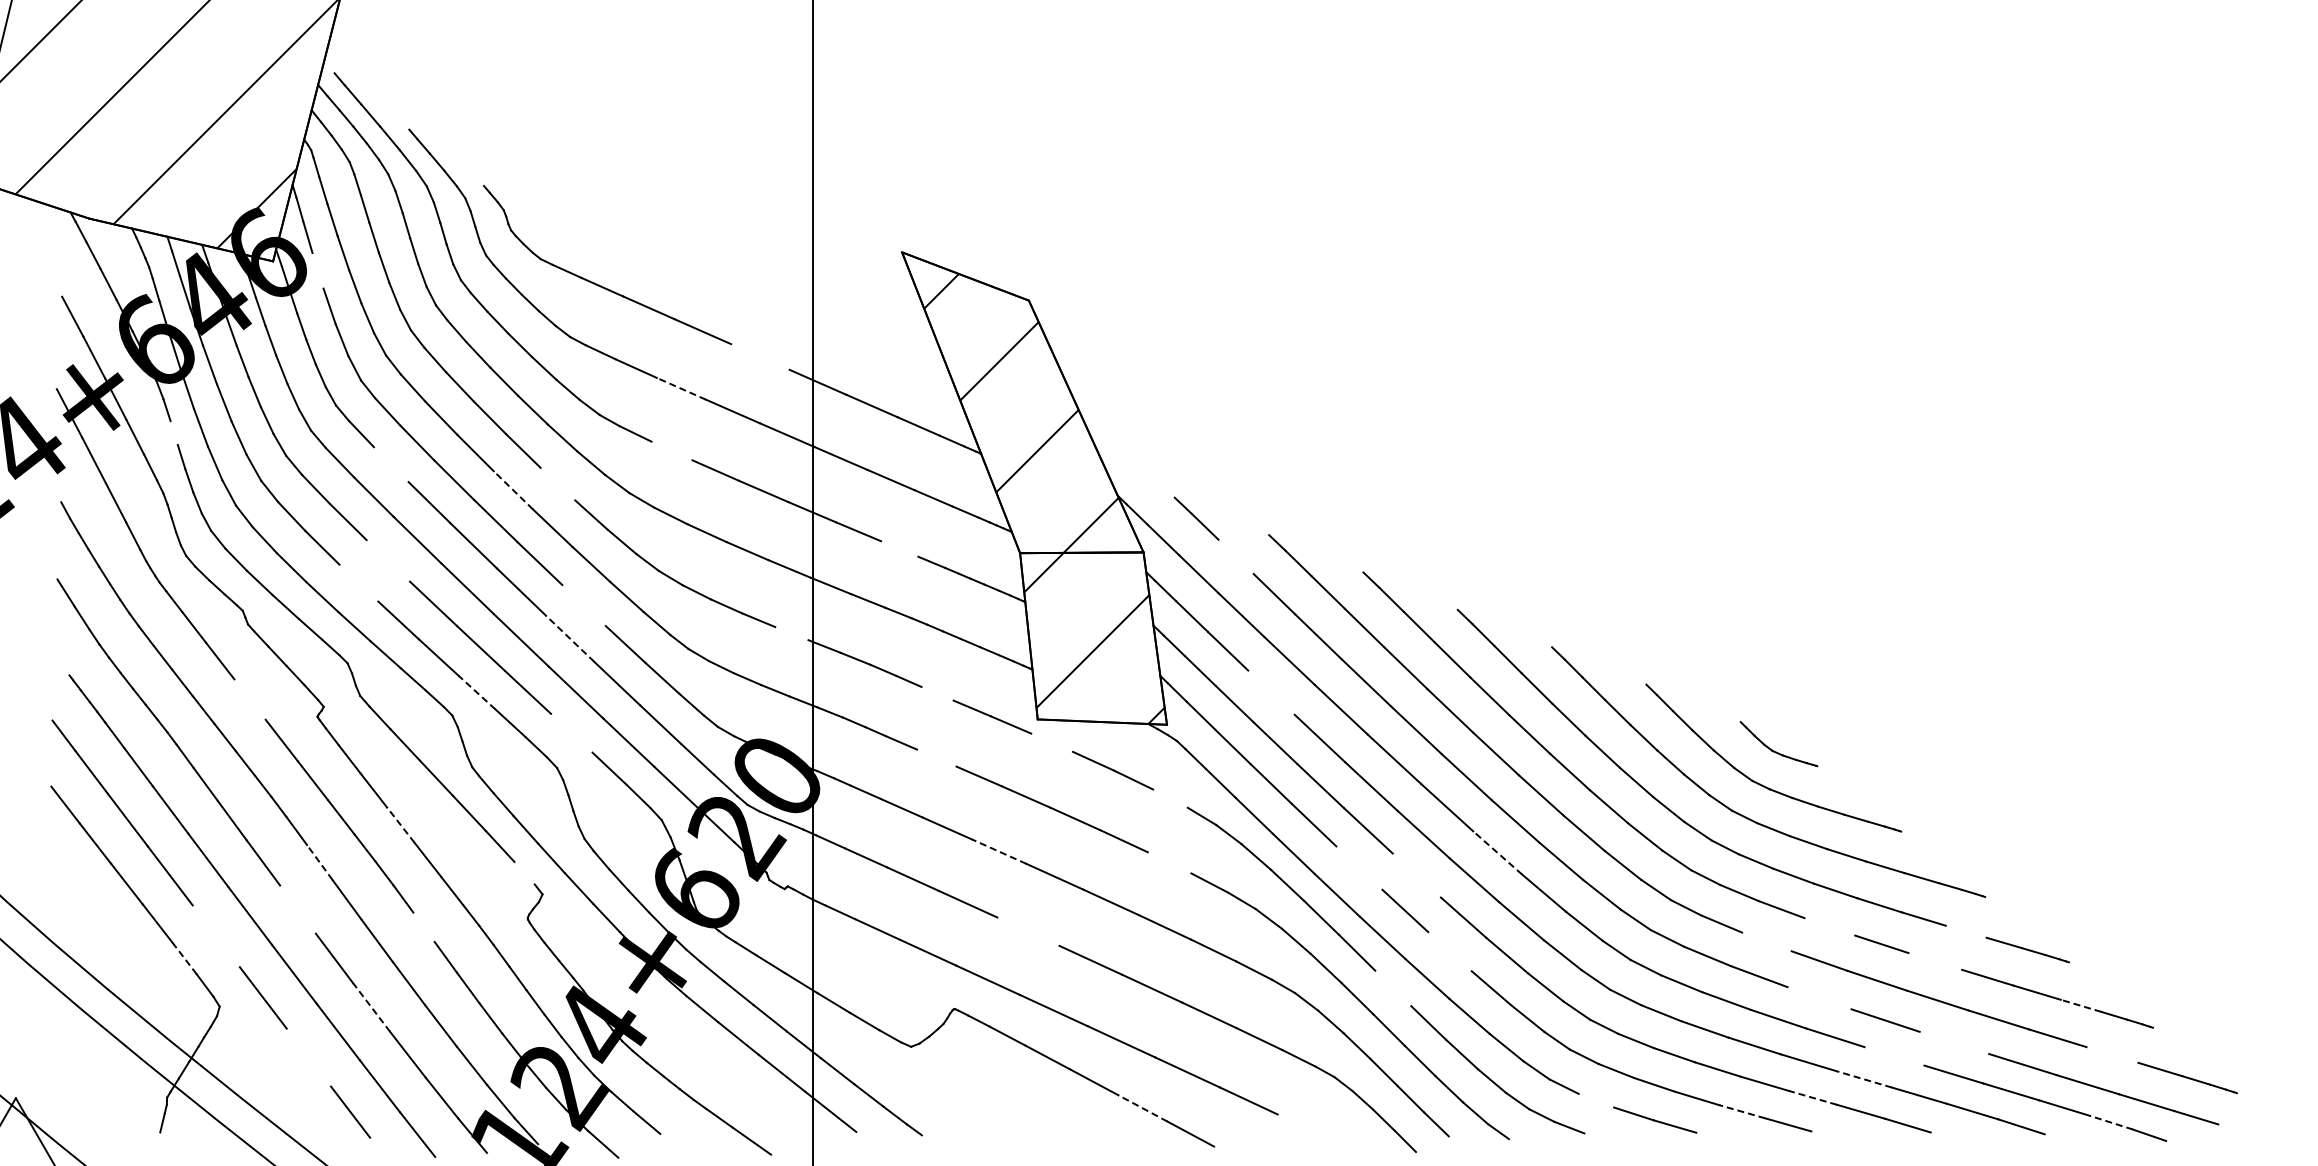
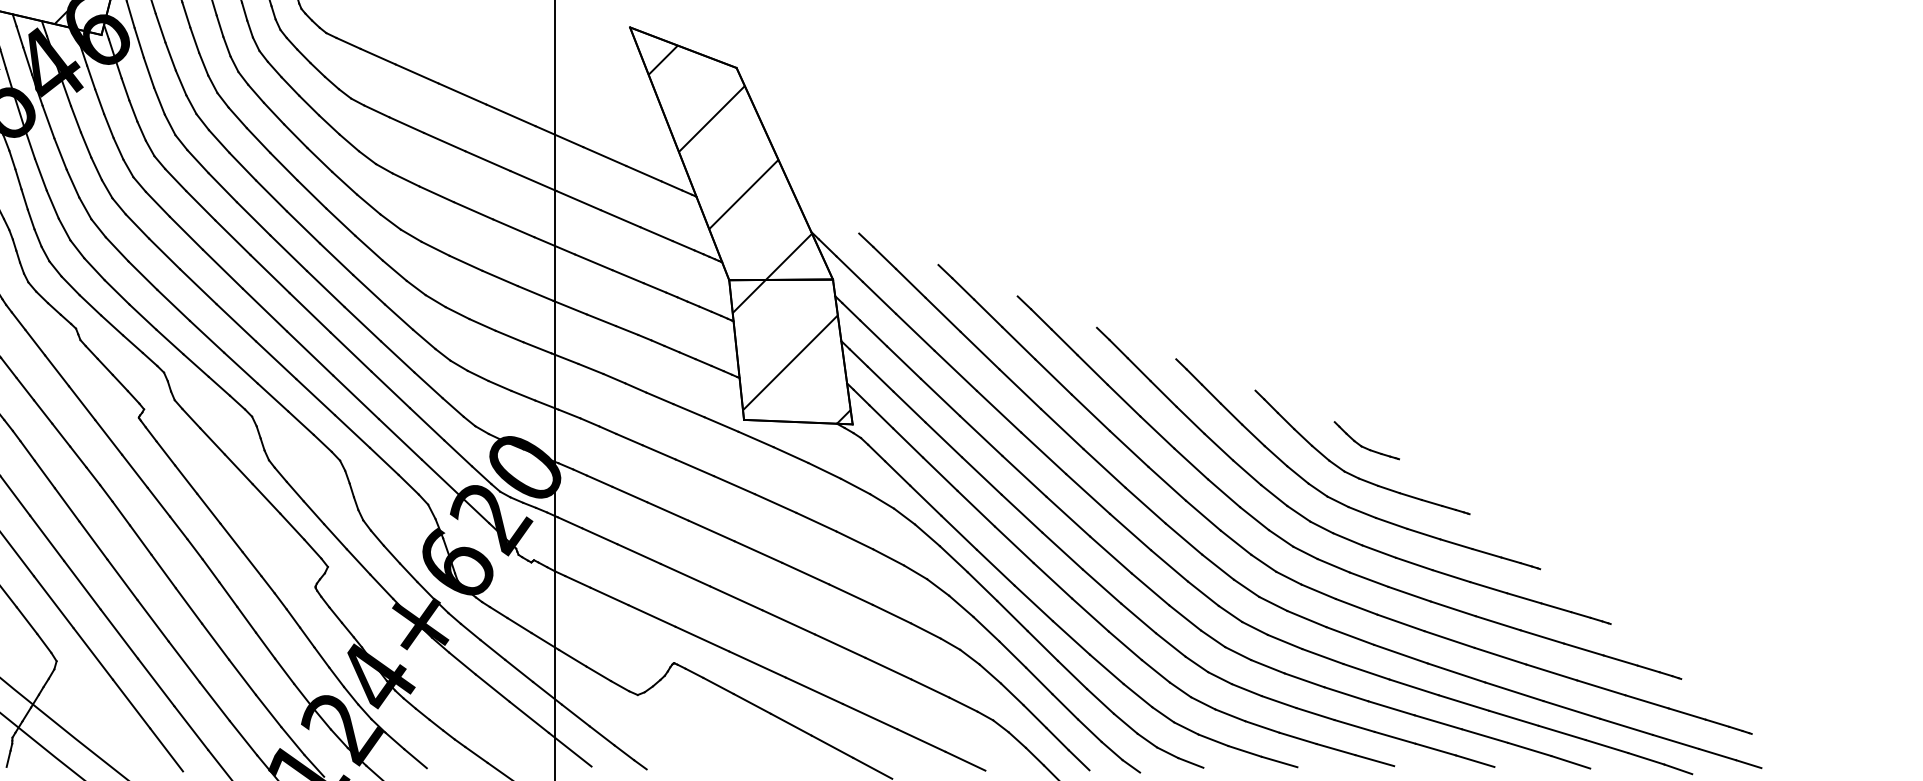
line: (317, 270) -> (138, 42), added
line: (760, 356) -> (511, 114), added
line: (681, 388) -> (444, 141), dashed -> solid
line: (173, 432) -> (17, 178), added
line: (671, 450) -> (436, 193), added
line: (390, 464) -> (200, 205), added
line: (557, 483) -> (340, 221), added
line: (513, 489) -> (303, 226), dashed -> solid
line: (899, 548) -> (627, 276), added
line: (1235, 556) -> (910, 283), added
line: (388, 560) -> (198, 286), added
line: (358, 582) -> (173, 304), added
line: (583, 605) -> (362, 324), added
line: (791, 633) -> (537, 347), added
line: (570, 638) -> (351, 351), dashed -> solid
line: (477, 692) -> (273, 397), dashed -> solid
line: (1271, 692) -> (940, 397), added
line: (937, 693) -> (659, 398), added
line: (249, 699) -> (81, 403), added
line: (571, 732) -> (352, 430), added
line: (1052, 742) -> (756, 439), added
line: (936, 757) -> (658, 451), added
line: (1170, 798) -> (855, 486), added
line: (400, 824) -> (208, 508), dashed -> solid
line: (999, 851) -> (711, 530), dashed -> solid
line: (1497, 852) -> (1130, 531), dashed -> solid
line: (319, 862) -> (140, 540), dashed -> solid
line: (1169, 862) -> (854, 540), added
line: (1359, 867) -> (1014, 544), added
line: (524, 872) -> (312, 548), added
line: (1416, 875) -> (1062, 551), added
line: (297, 909) -> (122, 579), added
line: (423, 926) -> (227, 593), added
line: (1829, 926) -> (1409, 593), added
line: (1028, 931) -> (736, 598), added
line: (1965, 931) -> (1523, 598), added
line: (215, 936) -> (53, 602), added
line: (1766, 941) -> (1356, 606), added
line: (1449, 951) -> (1090, 614), added
line: (184, 957) -> (27, 619), dashed -> solid
line: (1935, 961) -> (1498, 623), added
line: (1393, 988) -> (1042, 646), added
line: (1819, 998) -> (1400, 654), added
line: (2080, 1005) -> (1620, 660), dashed -> solid
line: (371, 1007) -> (184, 661), dashed -> solid
line: (1954, 1042) -> (1514, 691), added
line: (2112, 1054) -> (1647, 701), added
line: (1894, 1056) -> (1463, 703), added
line: (308, 1057) -> (131, 703), added
line: (1863, 1079) -> (1437, 722), dashed -> solid
line: (1812, 1097) -> (1395, 737), dashed -> solid
line: (1596, 1100) -> (1213, 740), added
line: (1142, 1108) -> (832, 746), dashed -> solid
line: (1742, 1111) -> (1336, 749), dashed -> solid
line: (2111, 1122) -> (1646, 758), dashed -> solid
line: (1300, 1125) -> (964, 761), added
line: (2233, 1128) -> (1748, 763), added

